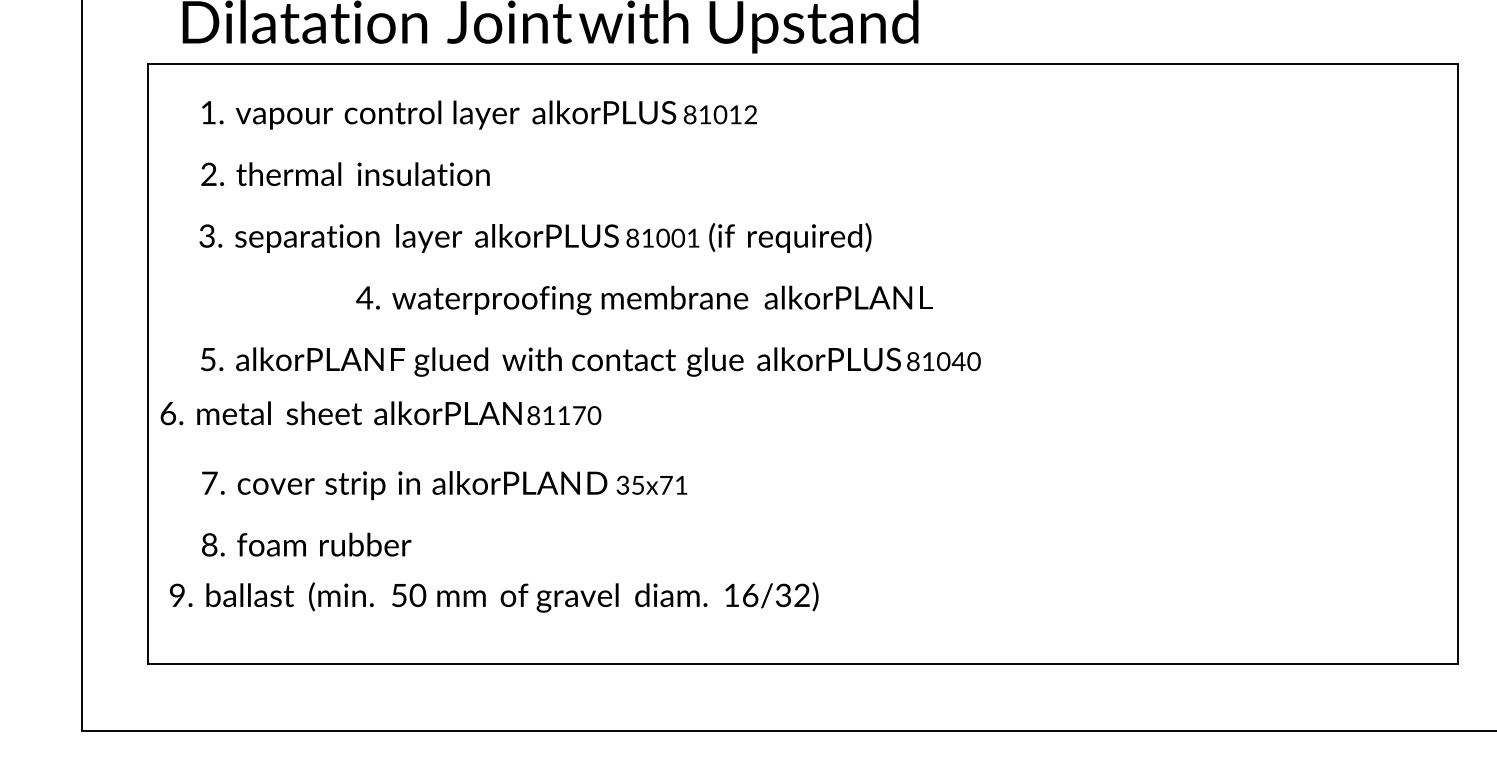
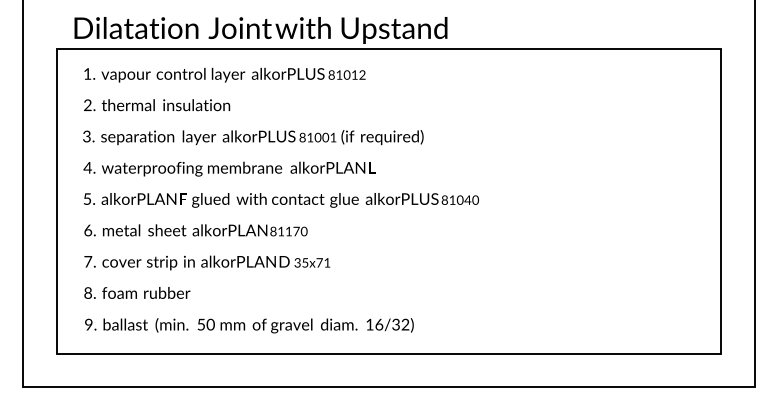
text: (644, 299) -> (229, 168), moved
text: (379, 413) -> (195, 230), moved
text: (494, 597) -> (249, 325), moved

